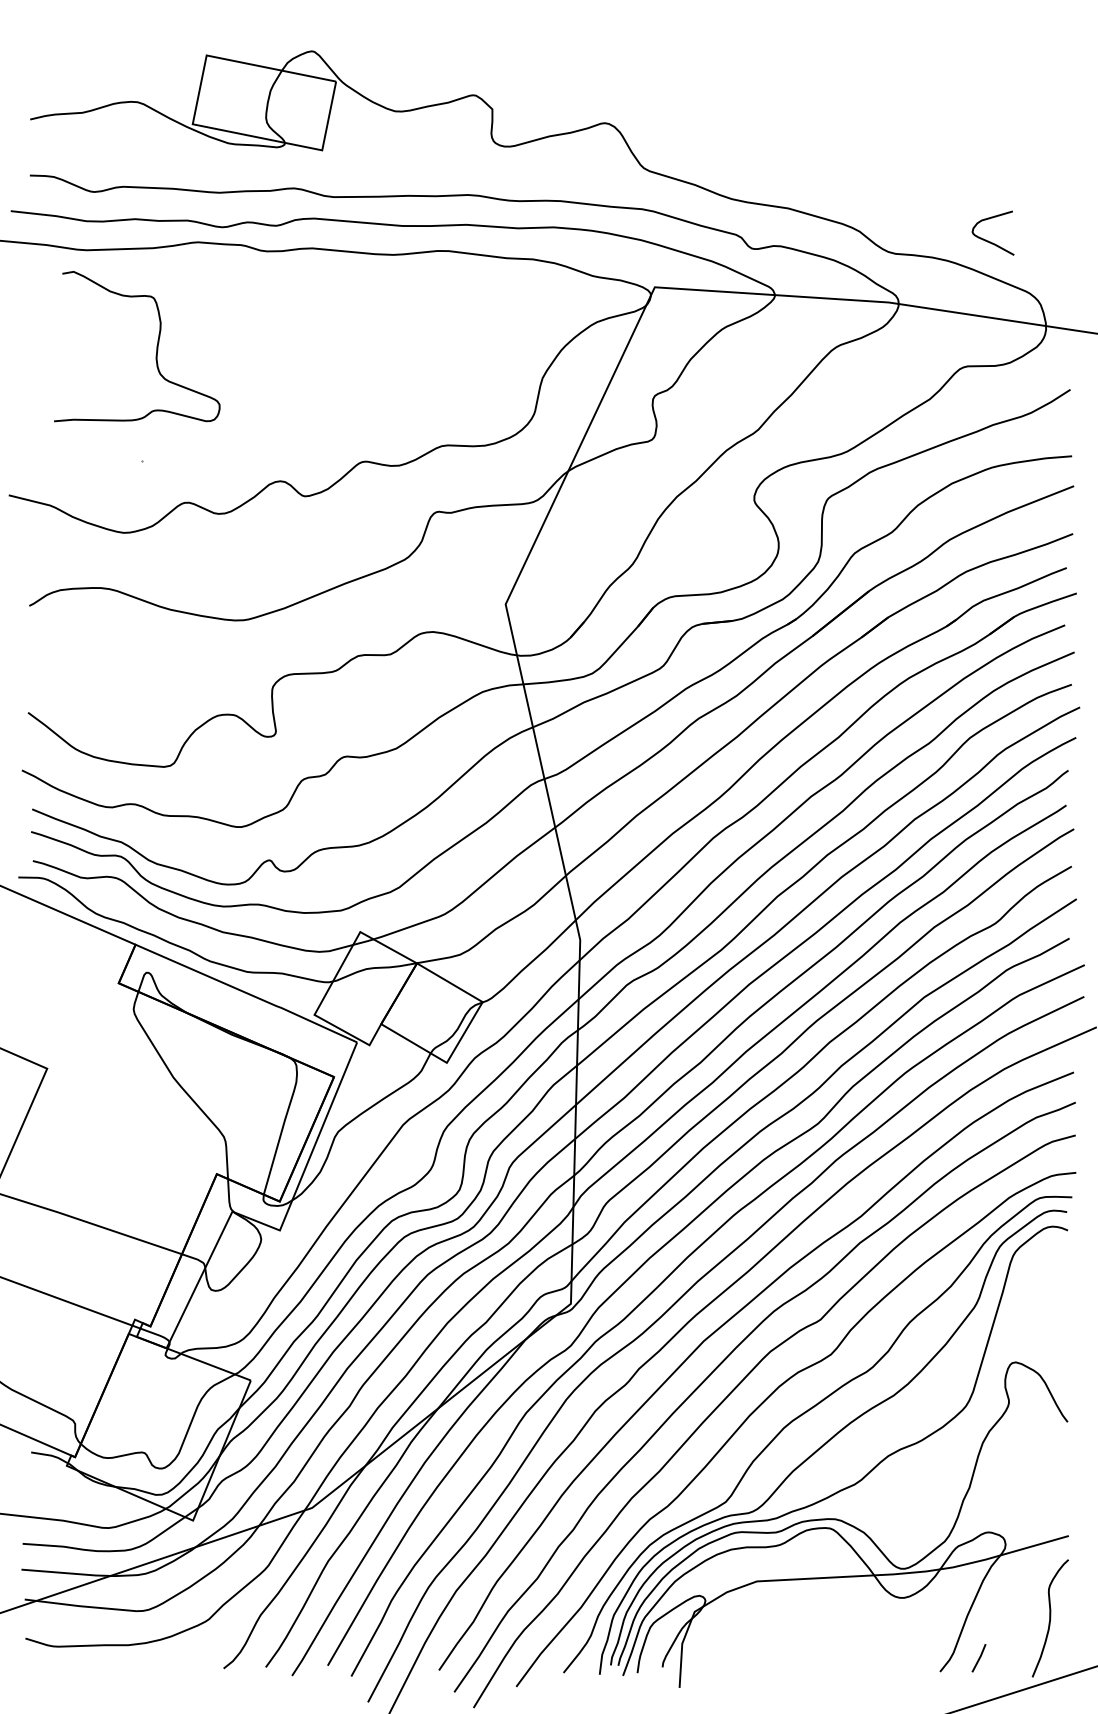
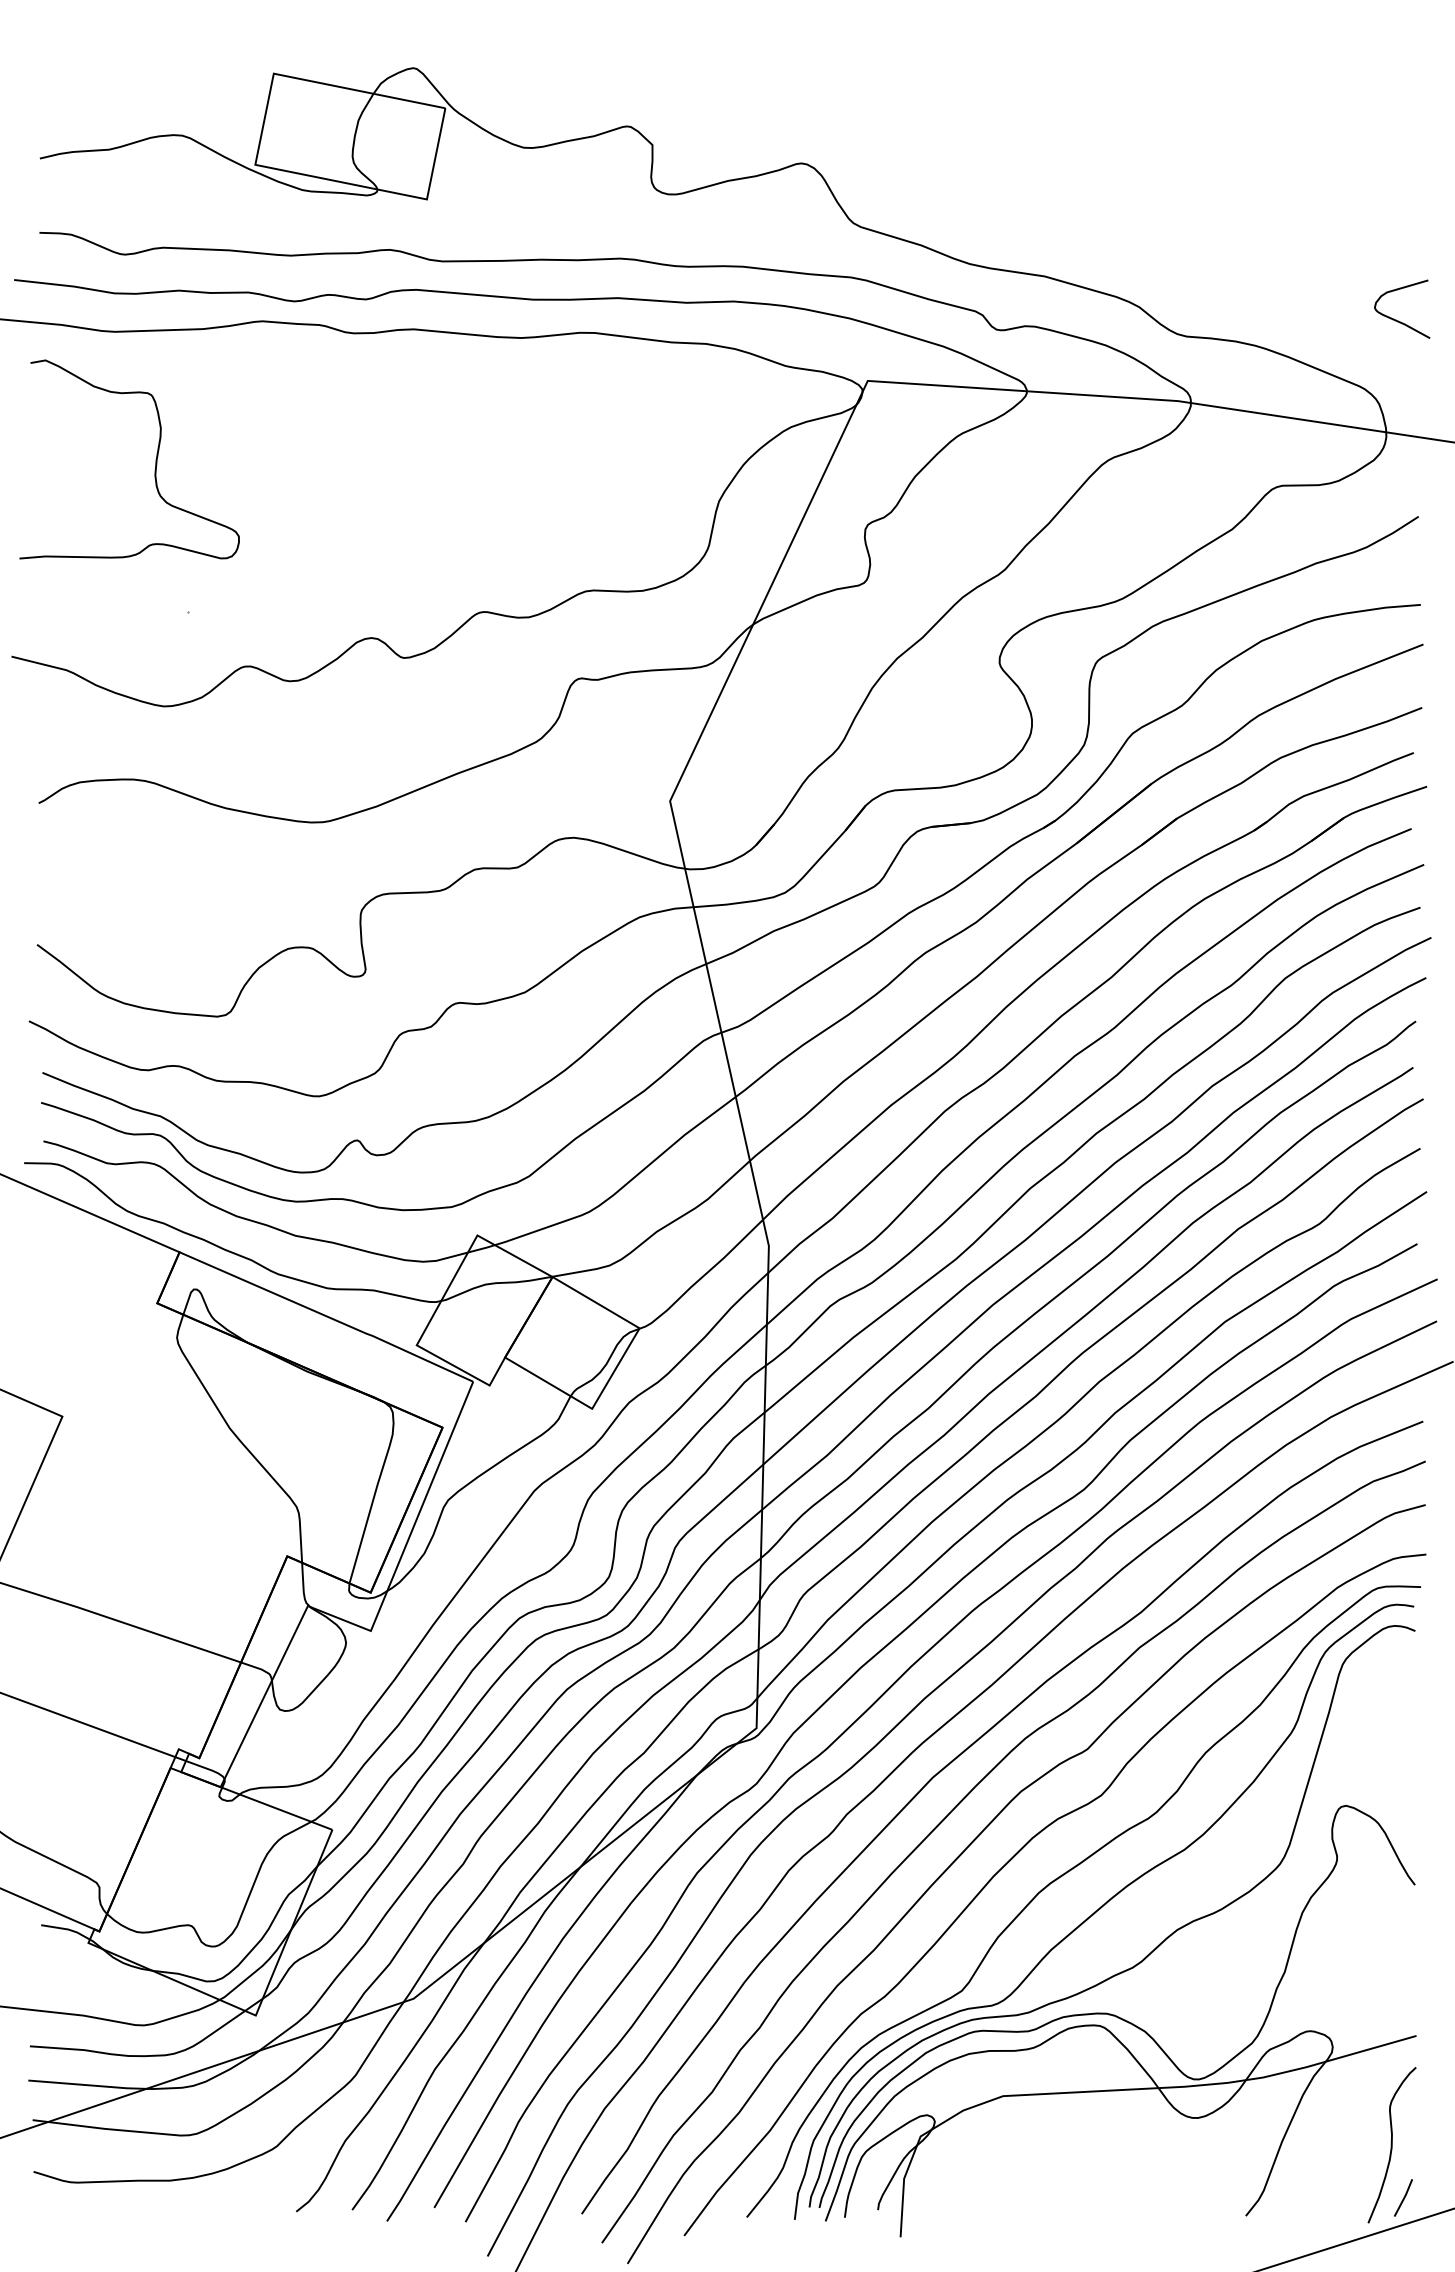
curve: (988, 240) -> (1396, 319), moved
curve: (156, 346) -> (155, 459), moved
line: (979, 1657) -> (1403, 2197), moved

